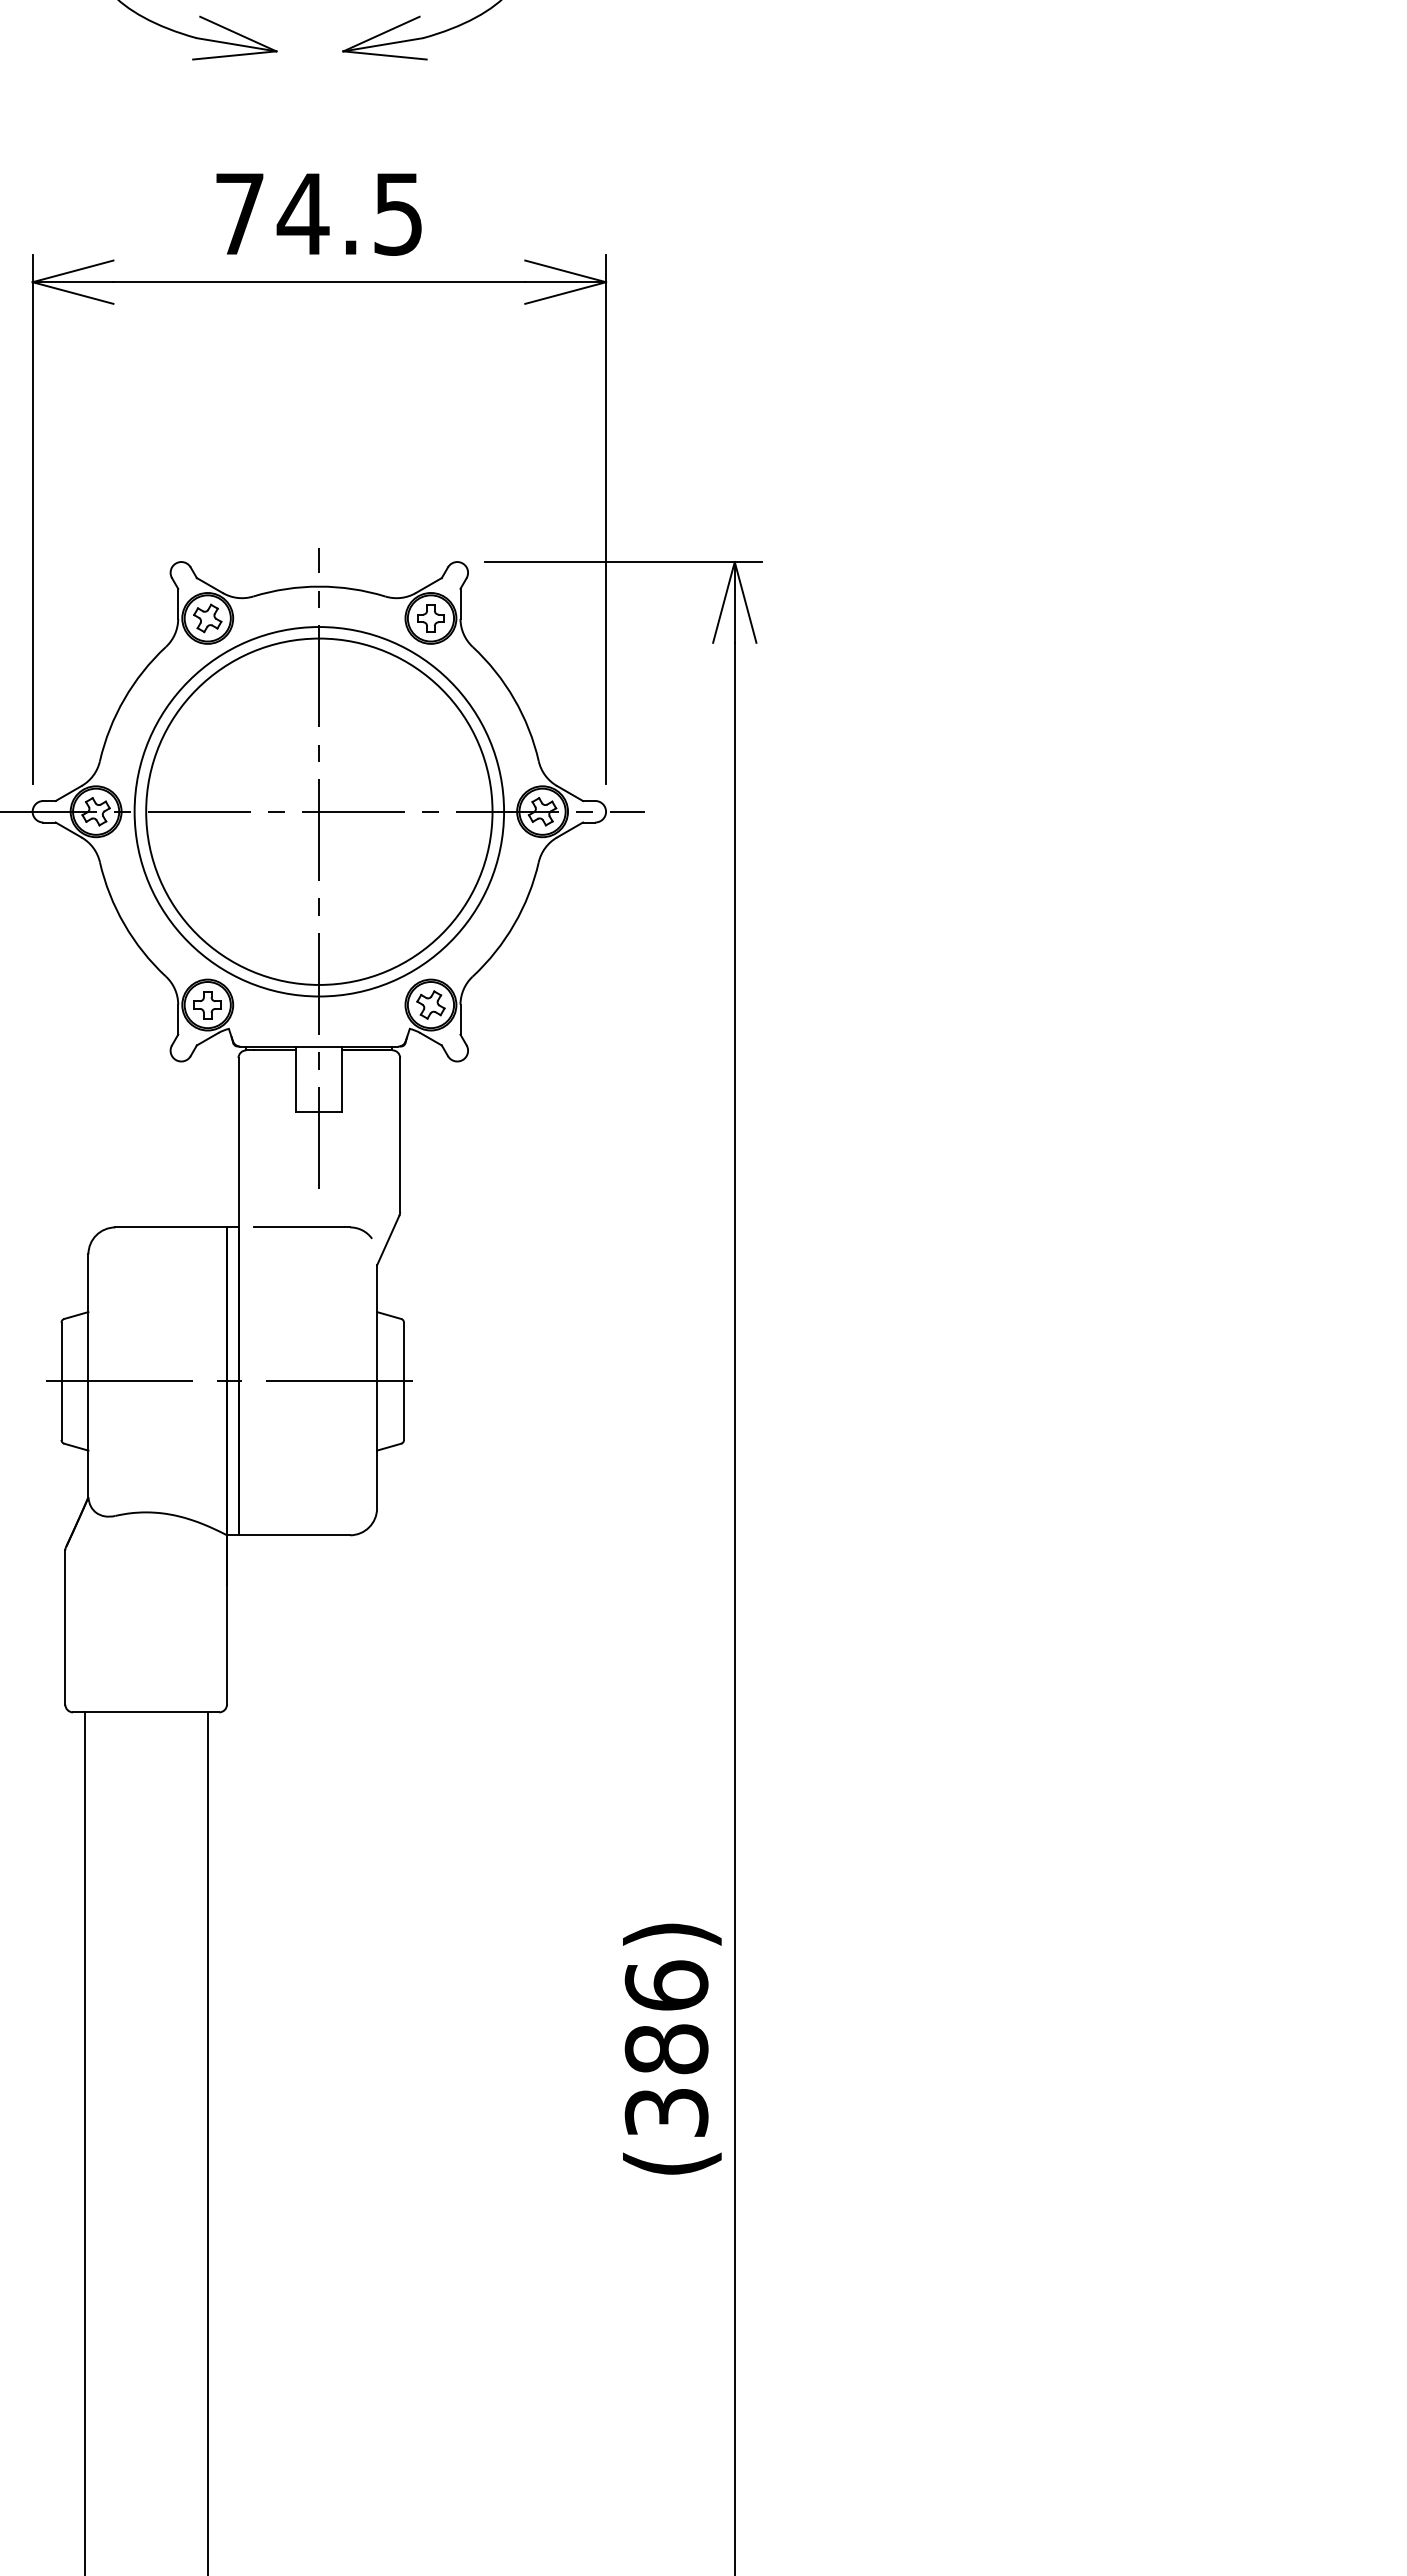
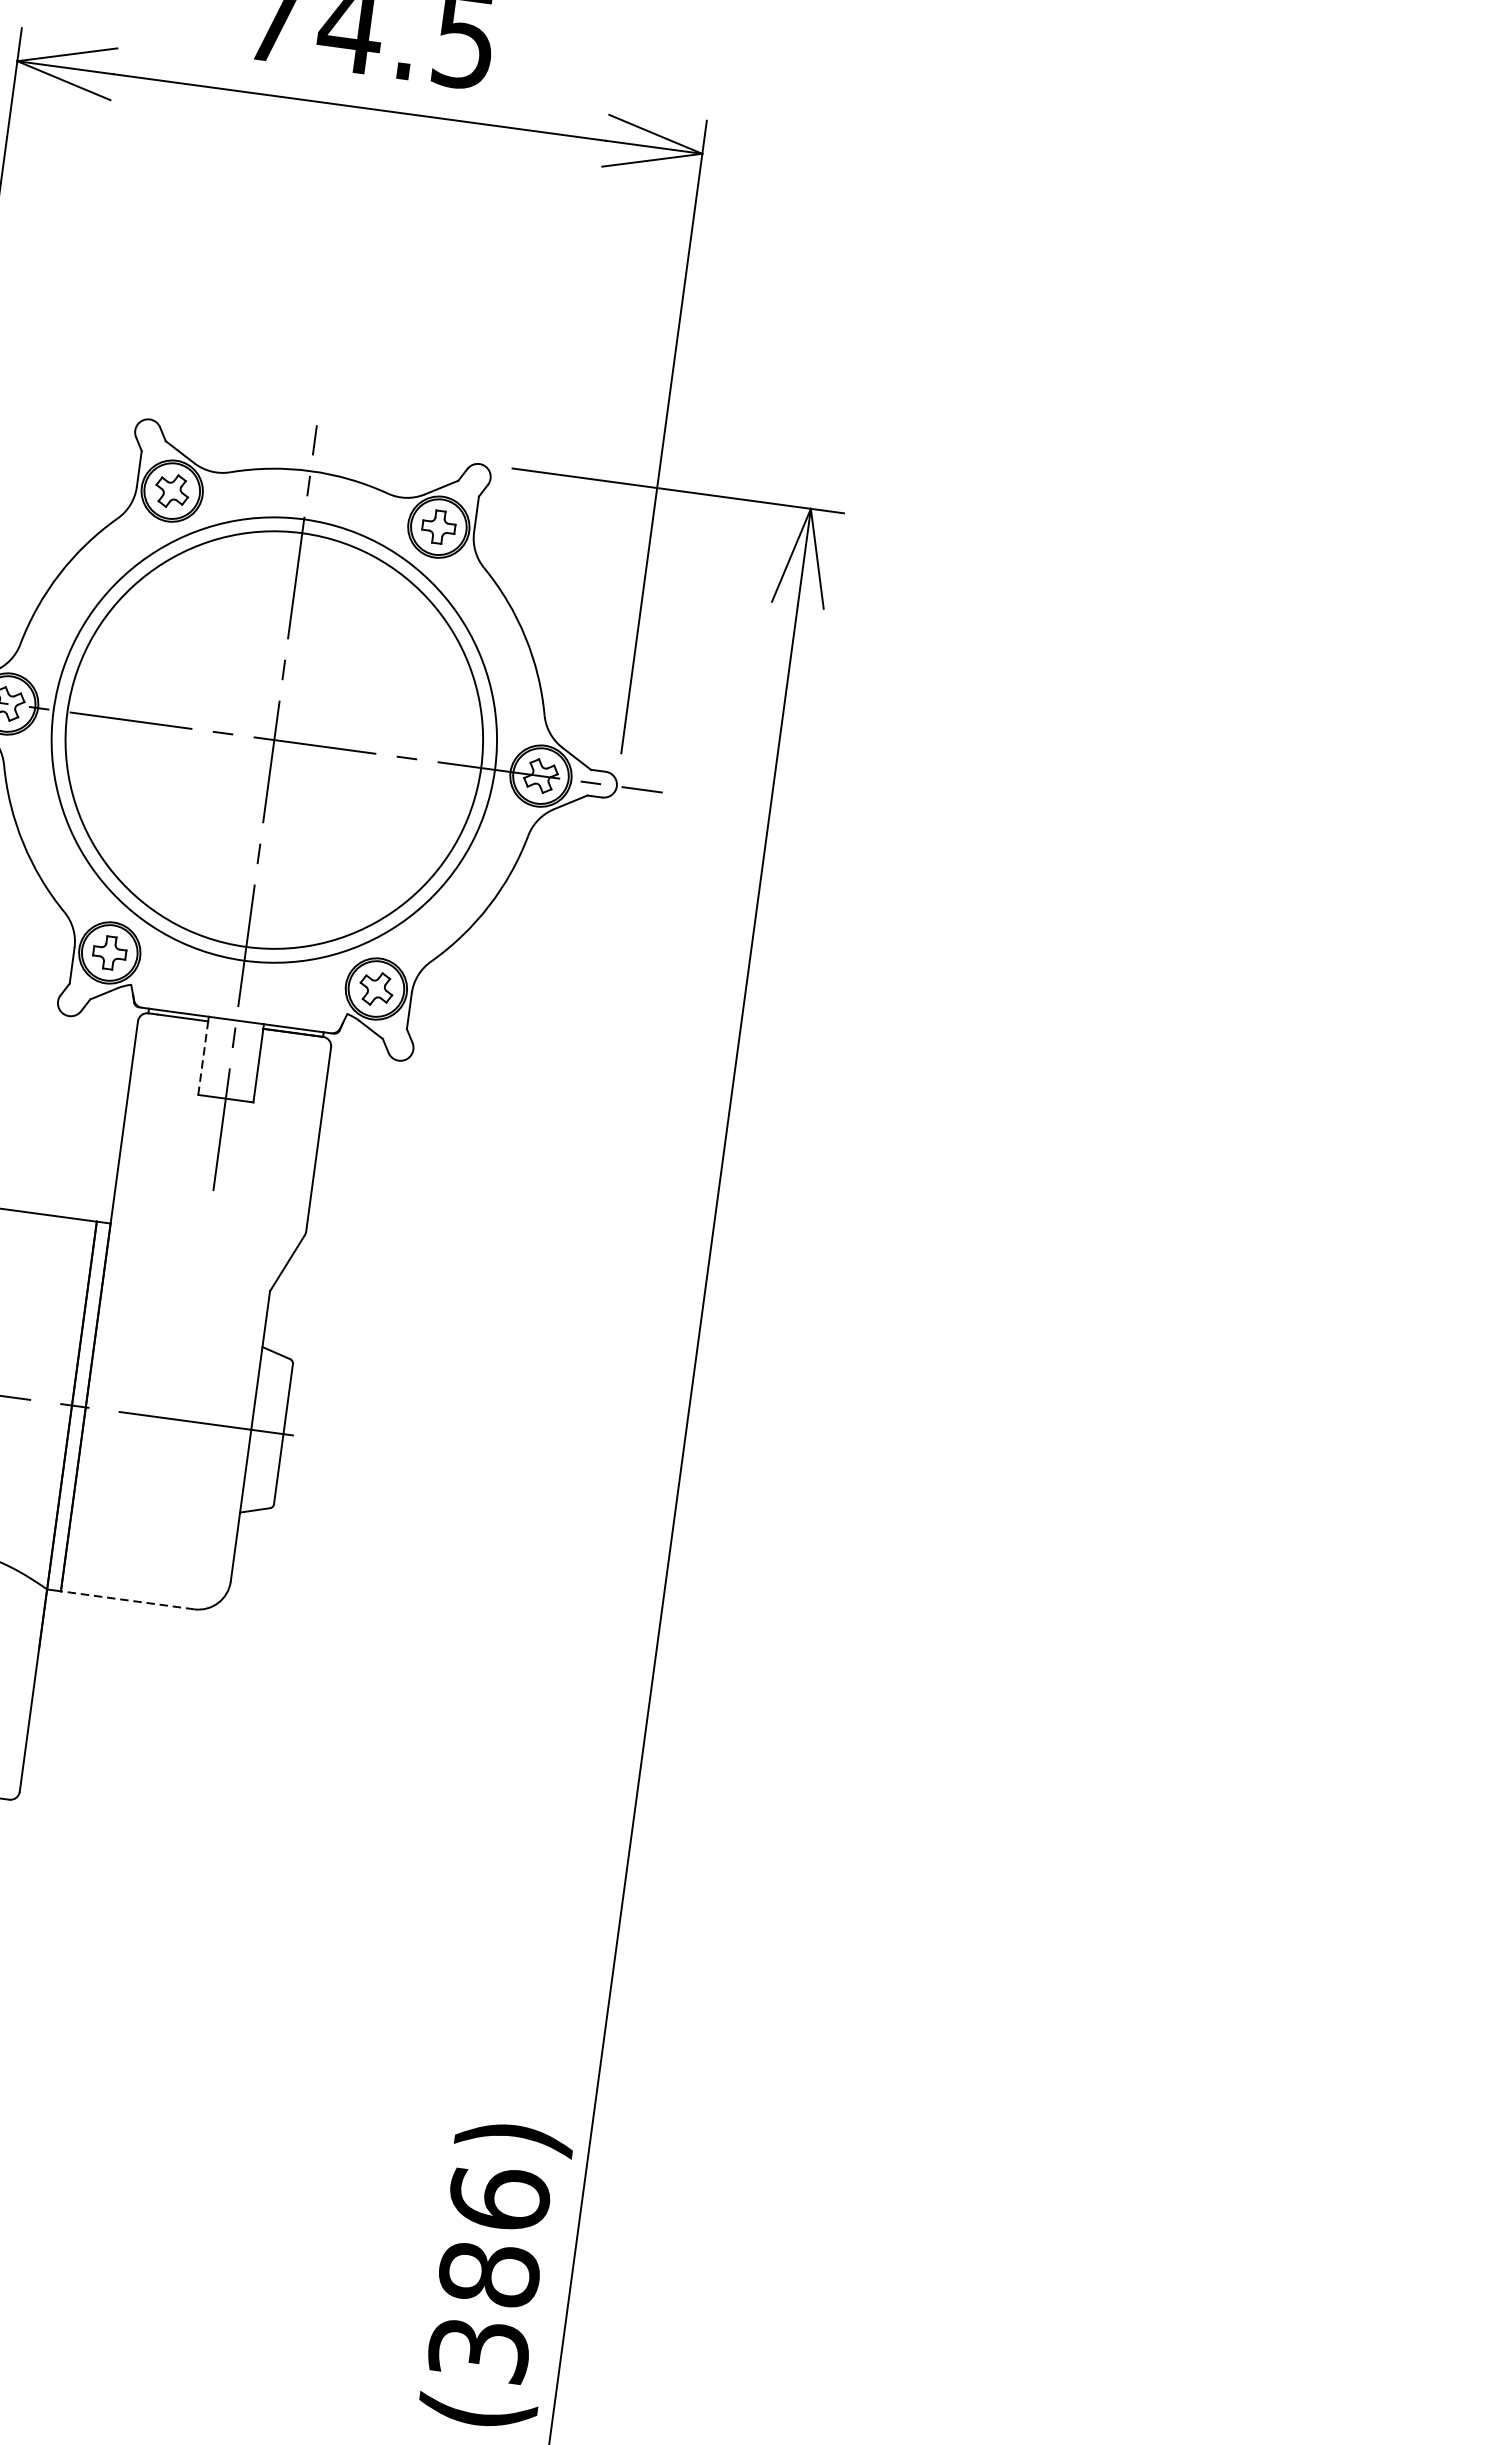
line: (296, 1081) -> (203, 1058), solid -> dashed
part: (312, 1232) -> (198, 1241), removed
line: (294, 1535) -> (127, 1600), solid -> dashed

